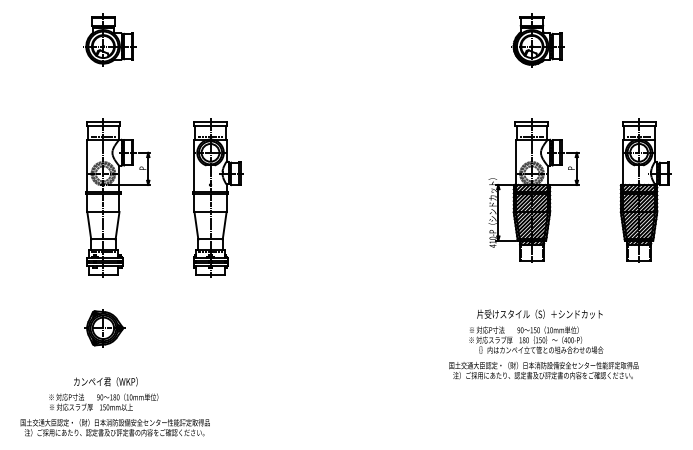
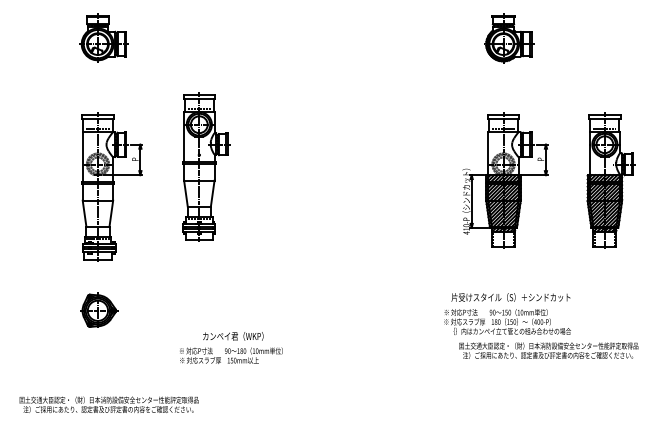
part: (218, 196) -> (206, 166), moved
text: (543, 370) -> (548, 350), moved
text: (103, 393) -> (231, 347), moved

